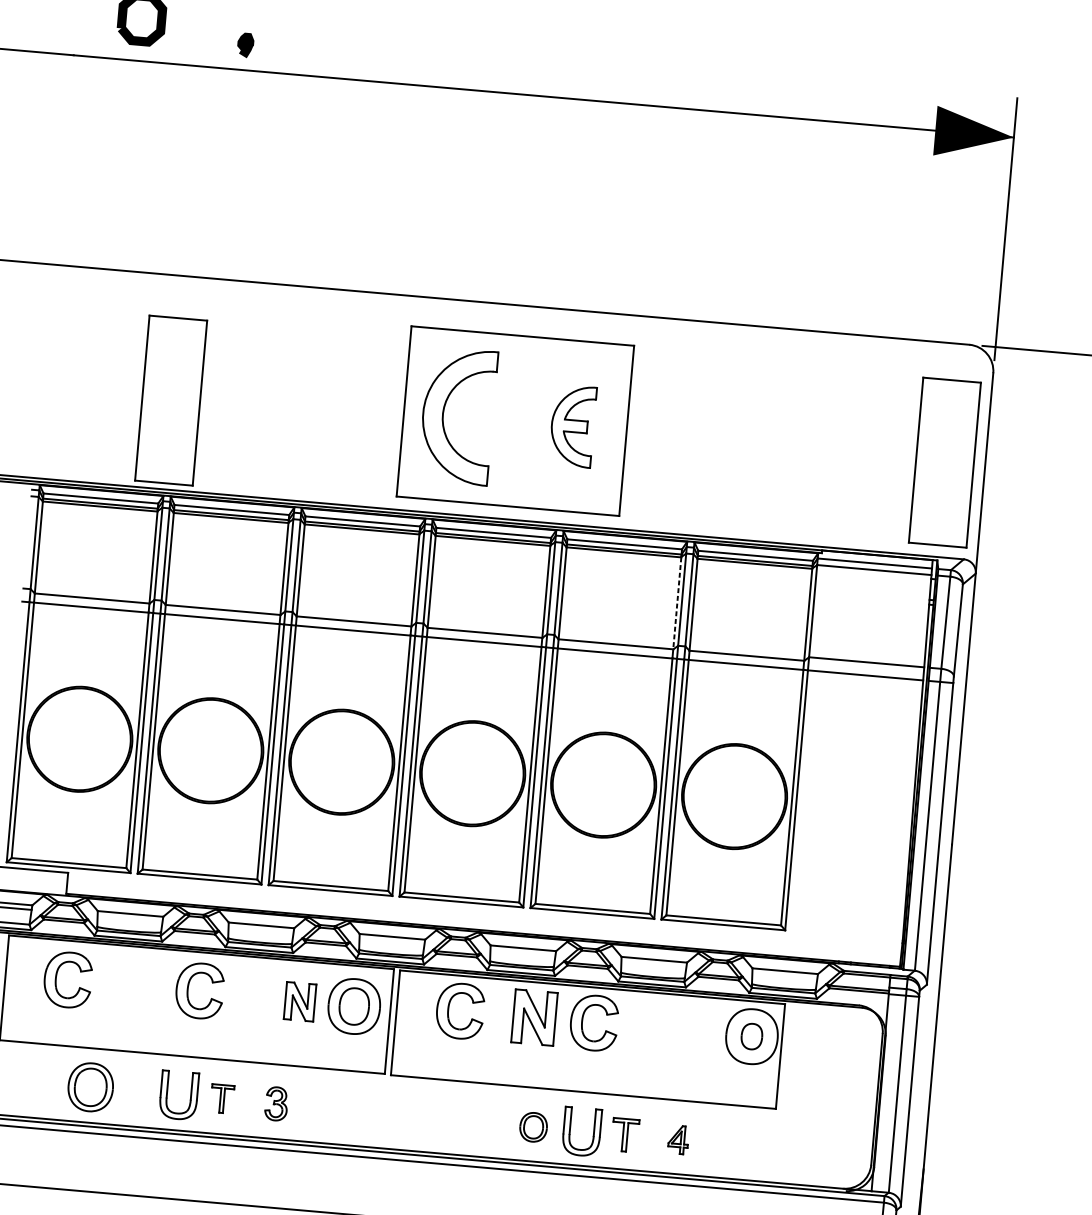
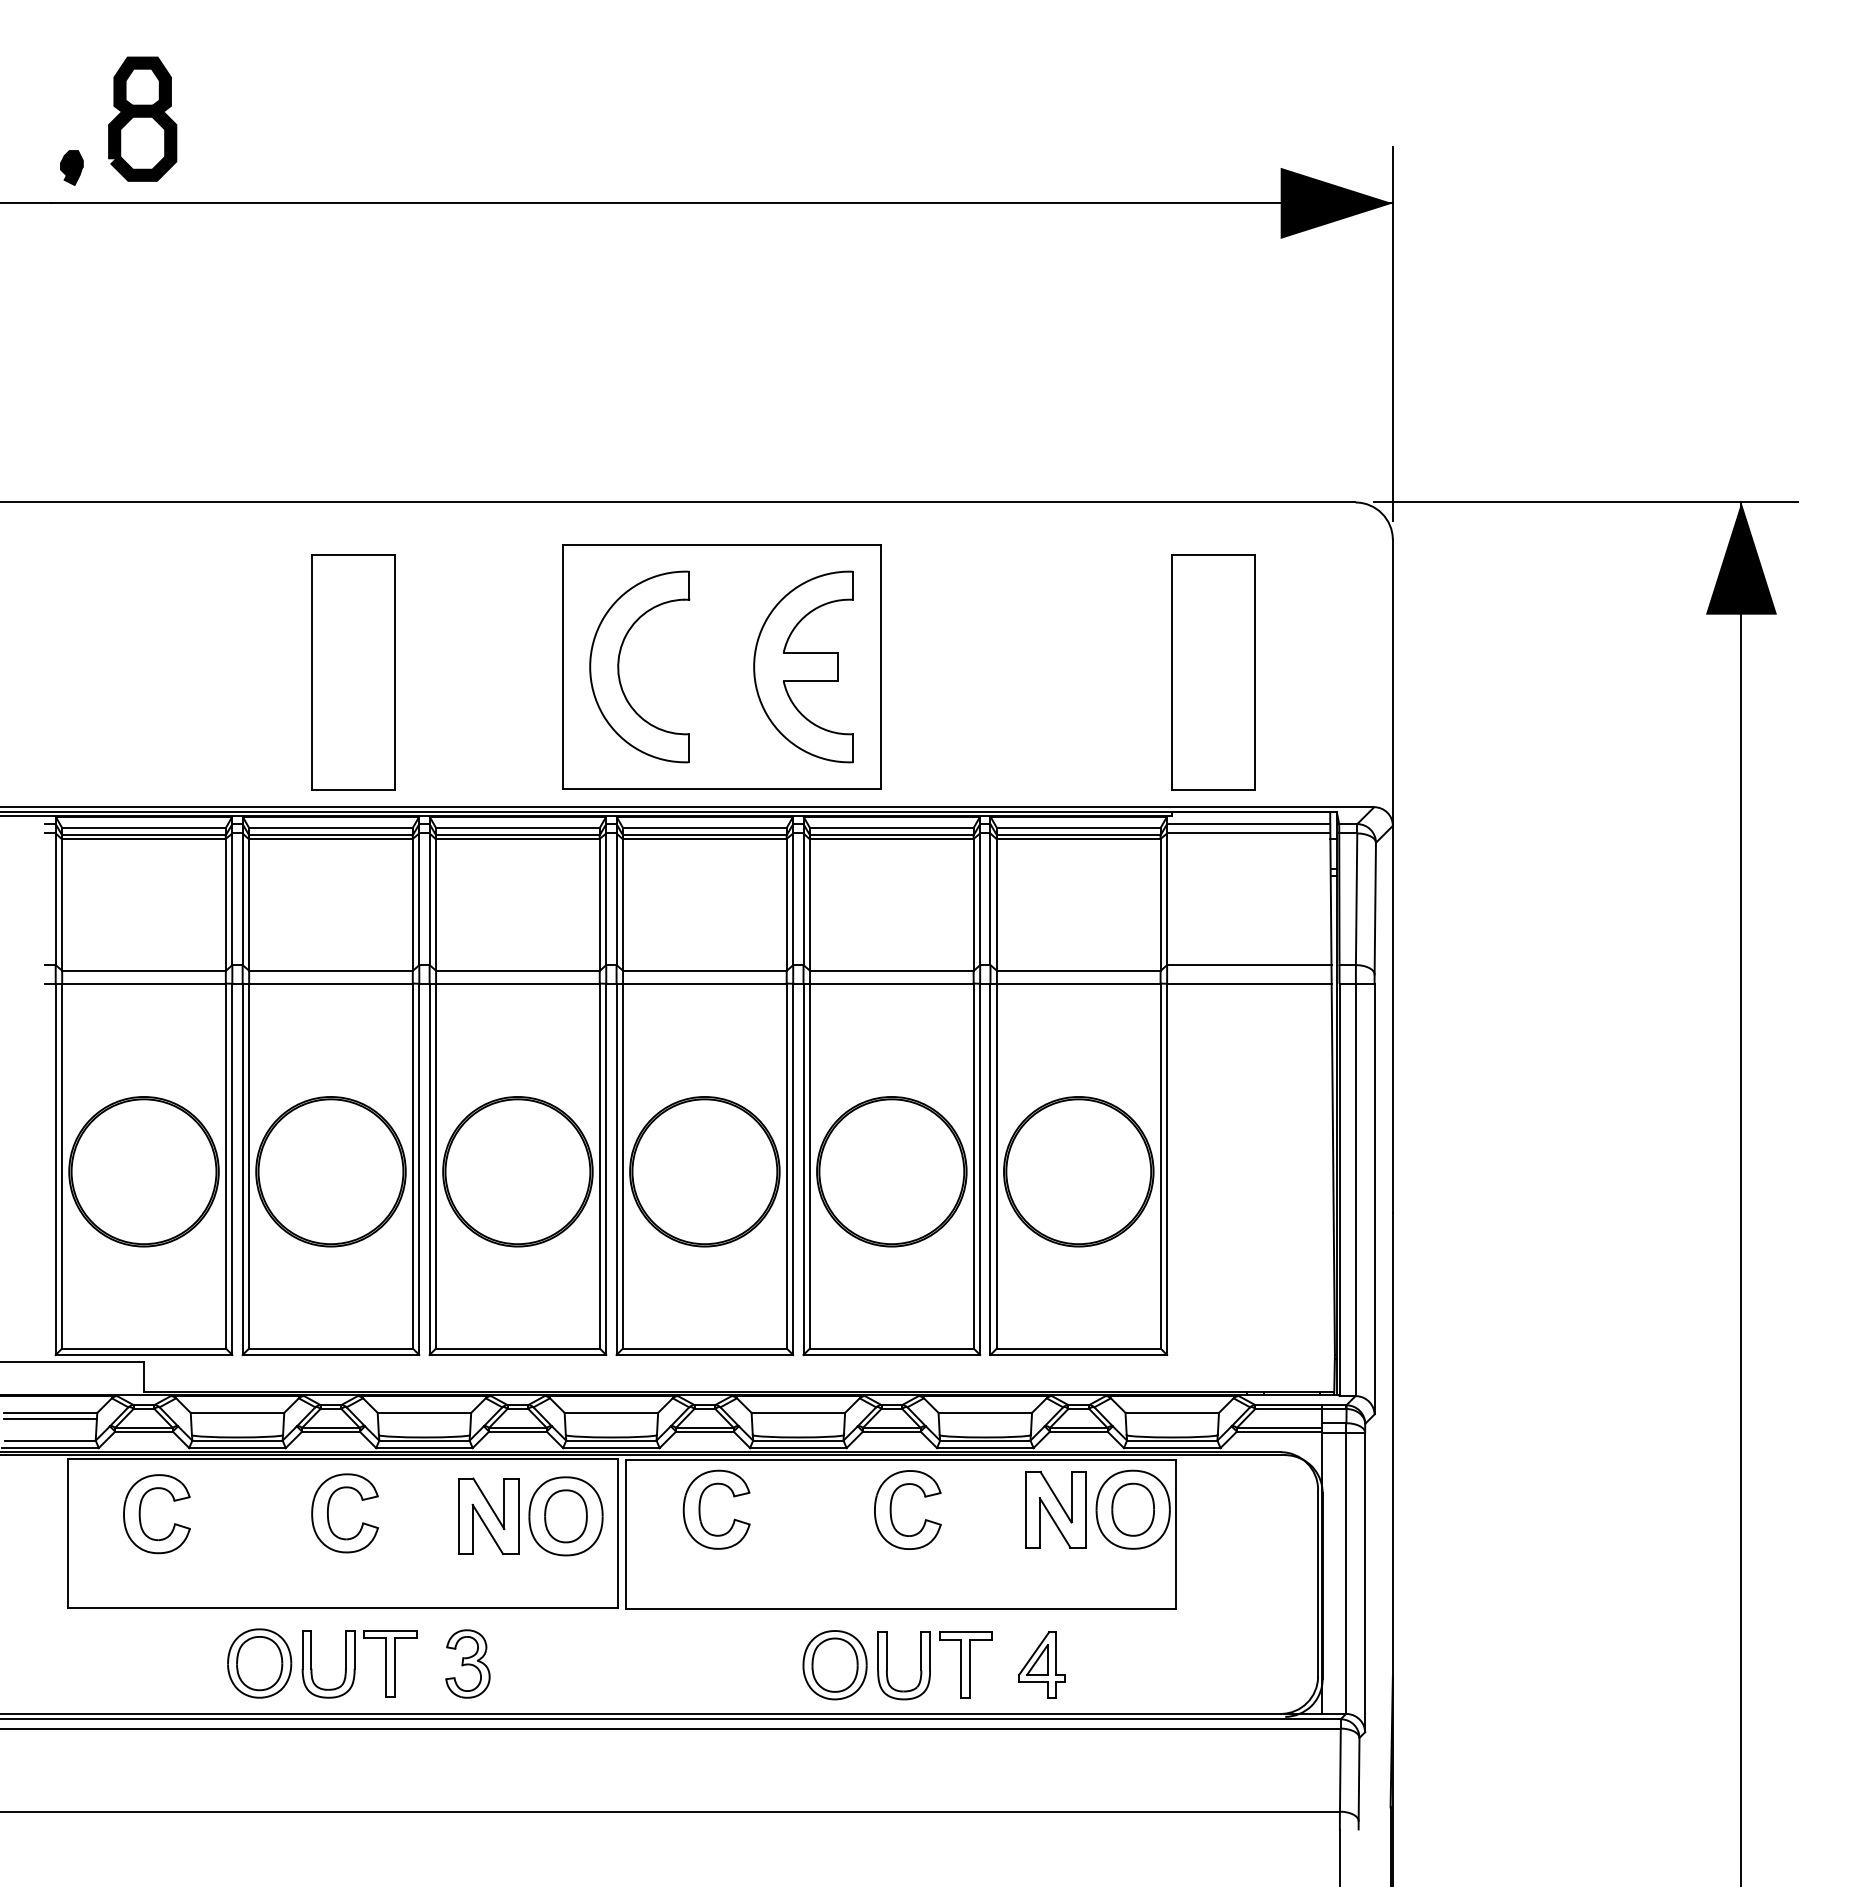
part: (245, 44) -> (71, 167), moved
part: (171, 400) -> (353, 672), moved
part: (572, 425) -> (803, 666), size x1.67
part: (944, 462) -> (1213, 672), moved
line: (677, 603) -> (973, 905), dashed -> solid
part: (300, 1001) -> (488, 1516), size x1.43
part: (534, 1017) -> (1055, 1509), moved
part: (751, 1036) -> (1132, 1509), size x1.43
part: (90, 1087) -> (259, 1663), moved
part: (222, 1098) -> (390, 1663), size x1.67
part: (276, 1103) -> (467, 1663), size x1.43
part: (533, 1127) -> (834, 1665), size x1.67
part: (625, 1134) -> (965, 1664), size x1.43
part: (678, 1139) -> (1041, 1664), size x1.67

